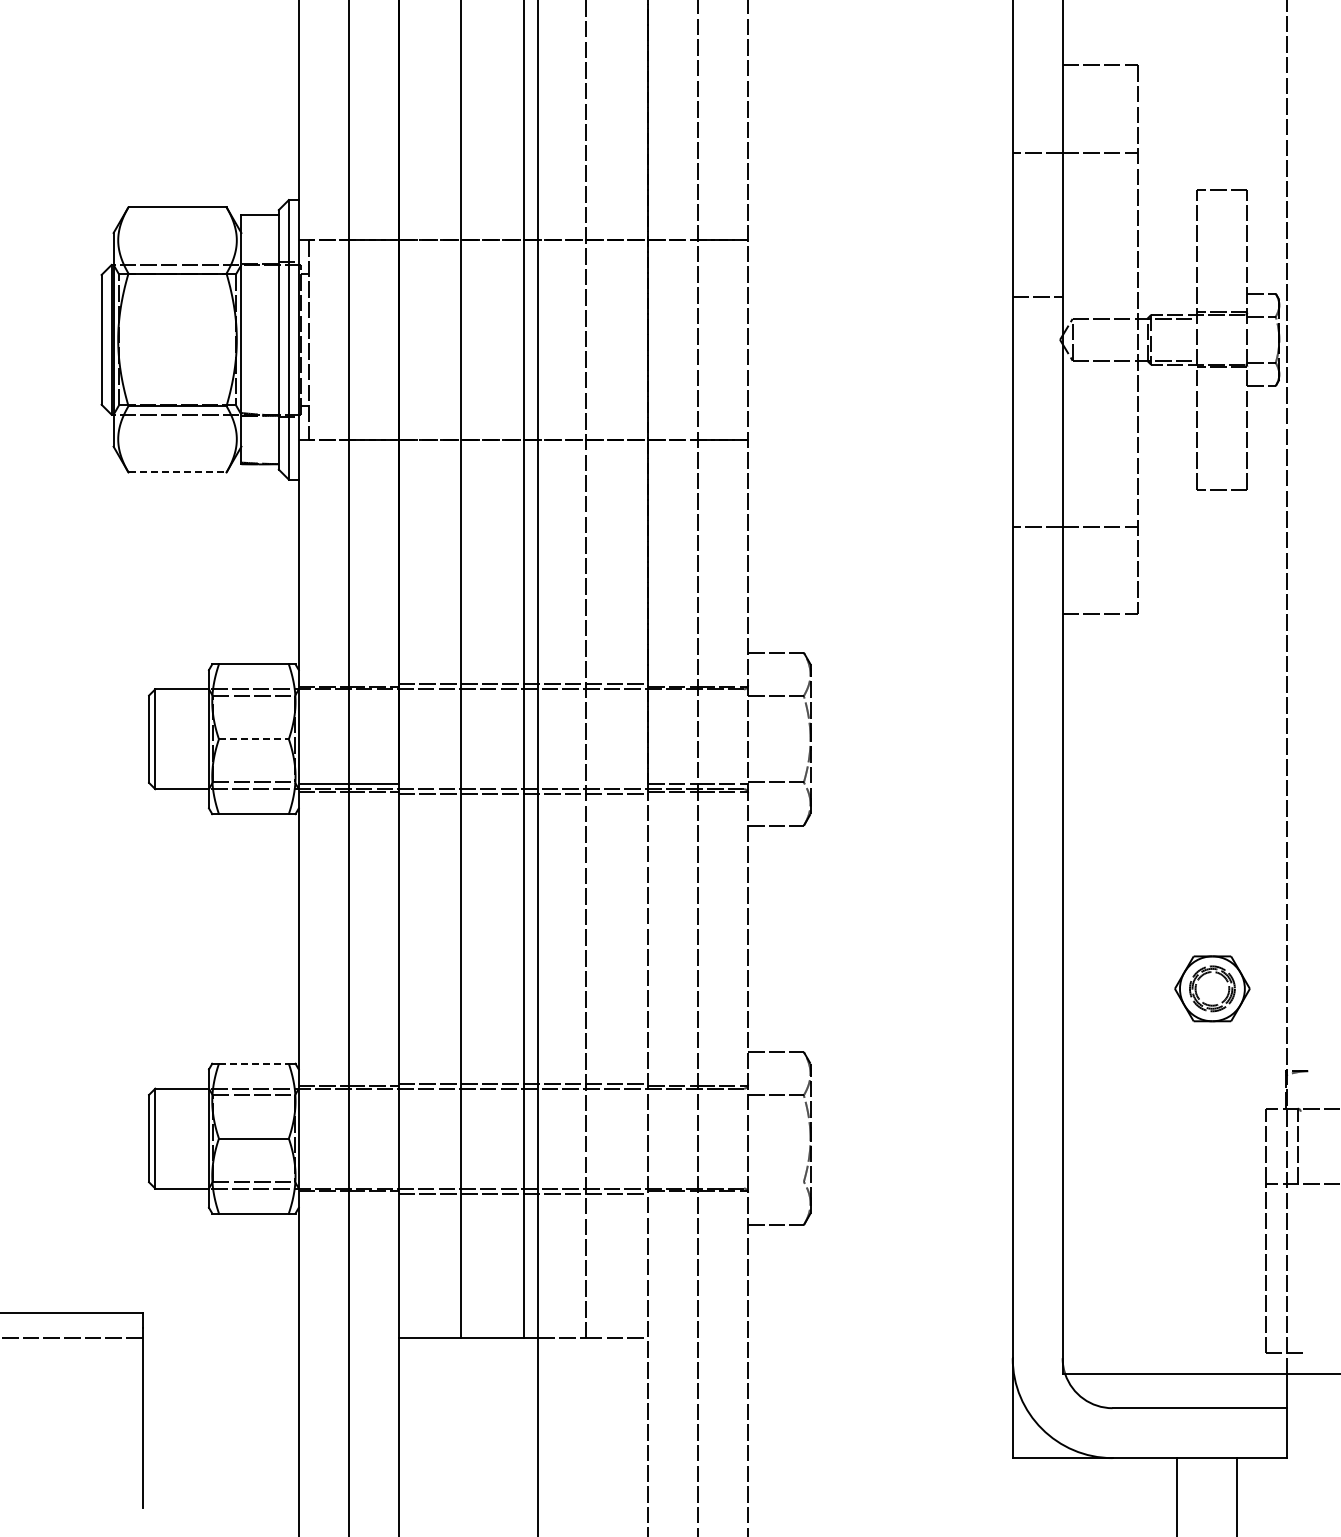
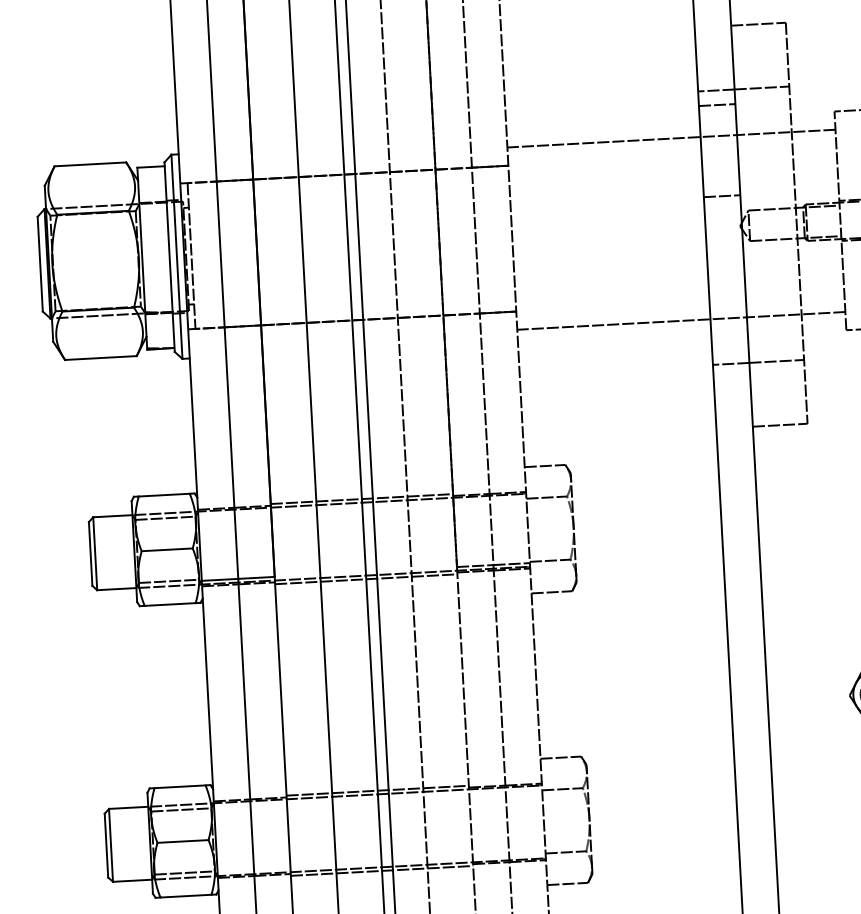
line: (1037, 172) -> (717, 104), added
line: (972, 215) -> (671, 138), added
line: (972, 464) -> (681, 320), added
line: (178, 472) -> (101, 358), dashed -> solid
line: (253, 739) -> (166, 550), dashed -> solid
line: (253, 1063) -> (179, 786), dashed -> solid
line: (775, 1181) -> (565, 852), added

